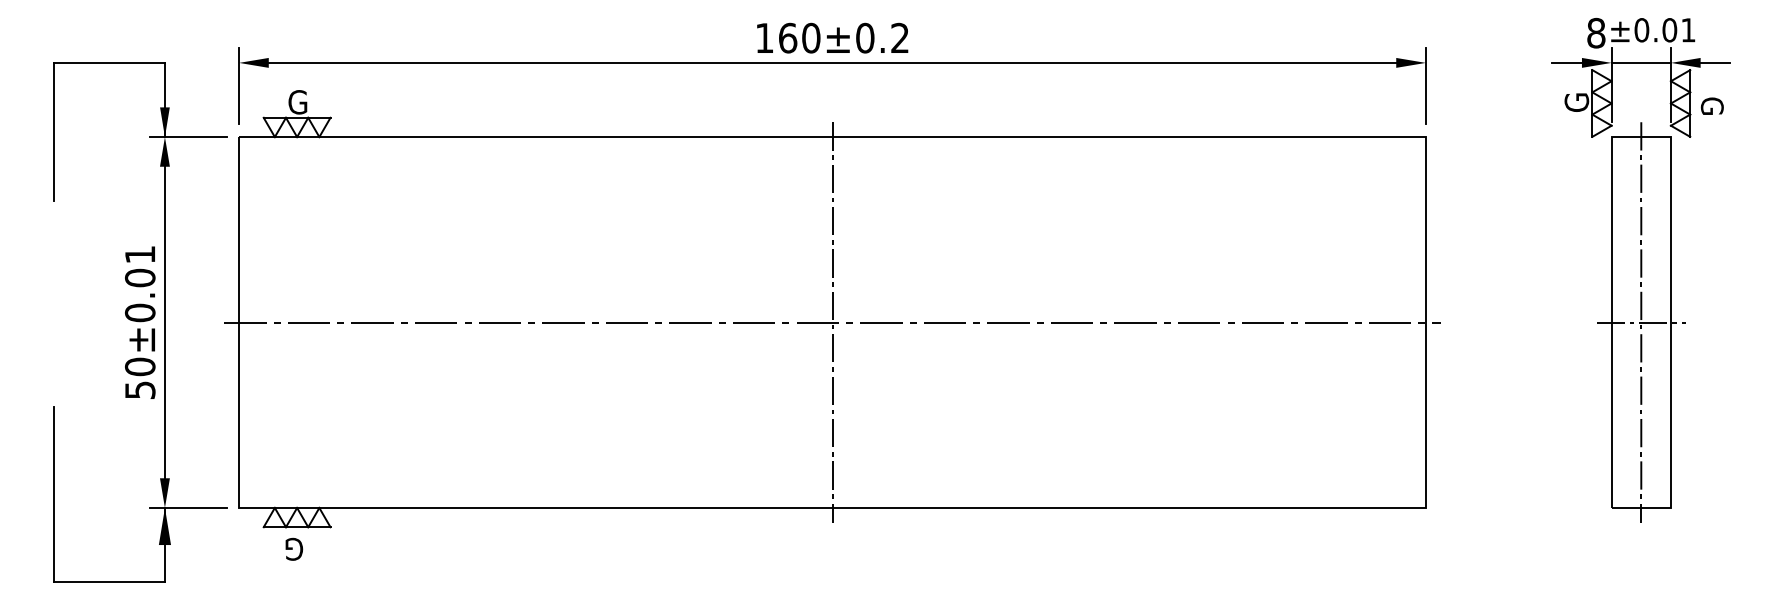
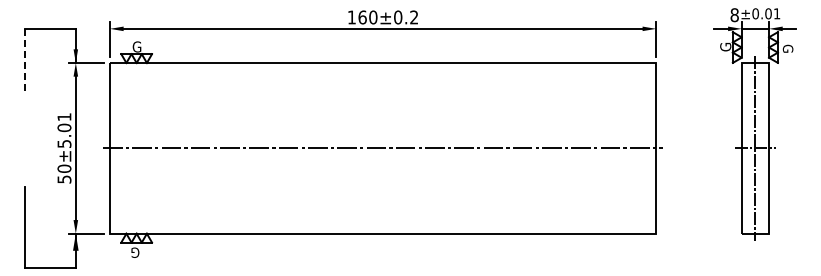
line: (53, 131) -> (24, 60), solid -> dashed
text: (140, 311) -> (64, 143), 50±0.01 -> 50±5.01
line: (833, 322) -> (383, 148), removed

